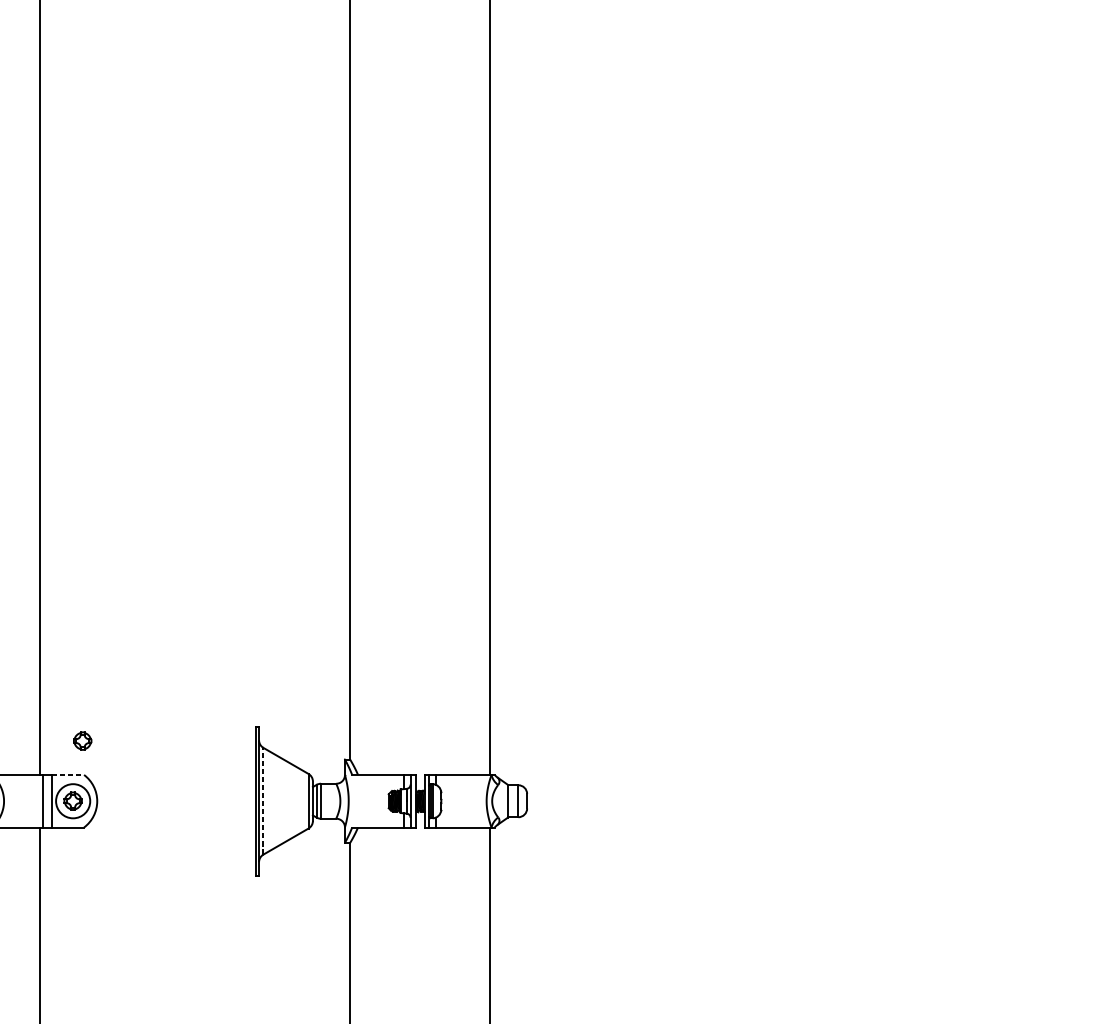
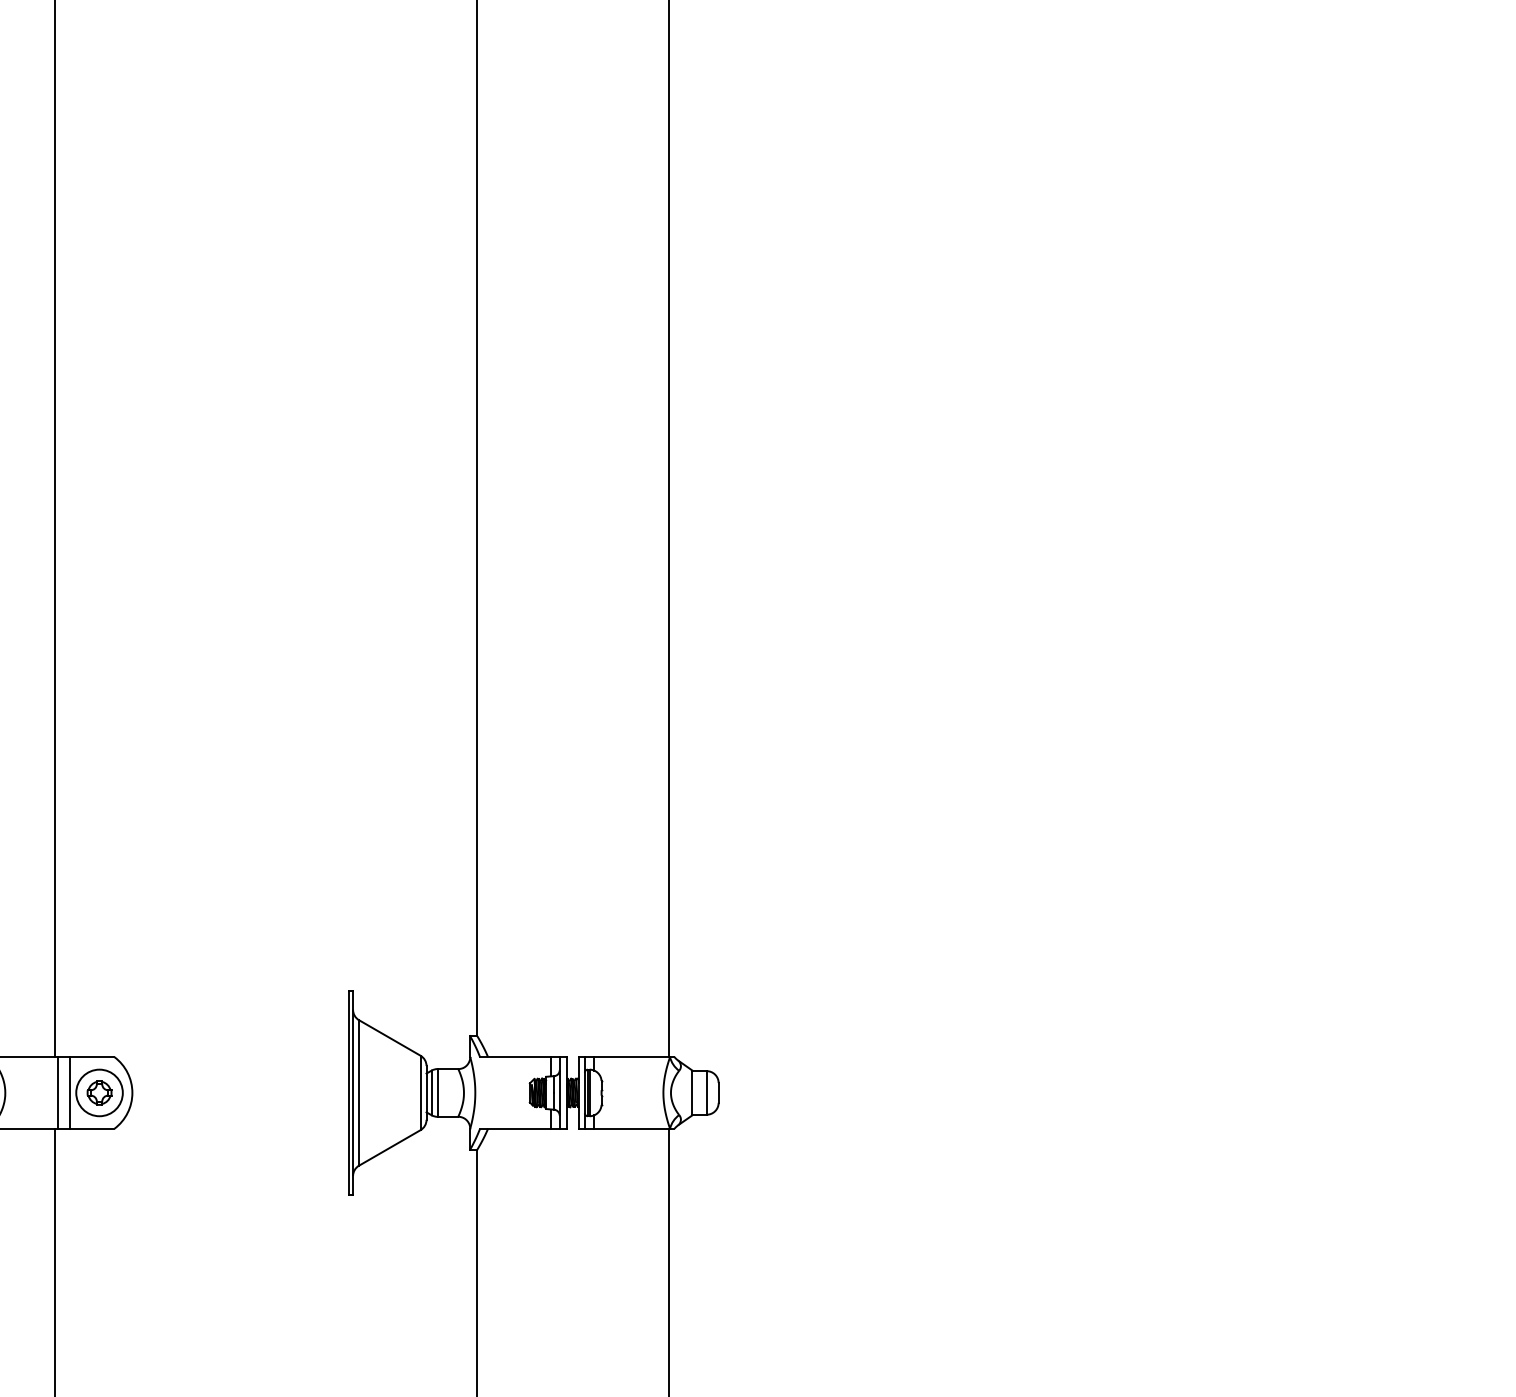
part: (82, 740) -> (112, 1010), removed
line: (67, 775) -> (92, 1057), dashed -> solid
line: (263, 800) -> (359, 1092), dashed -> solid

